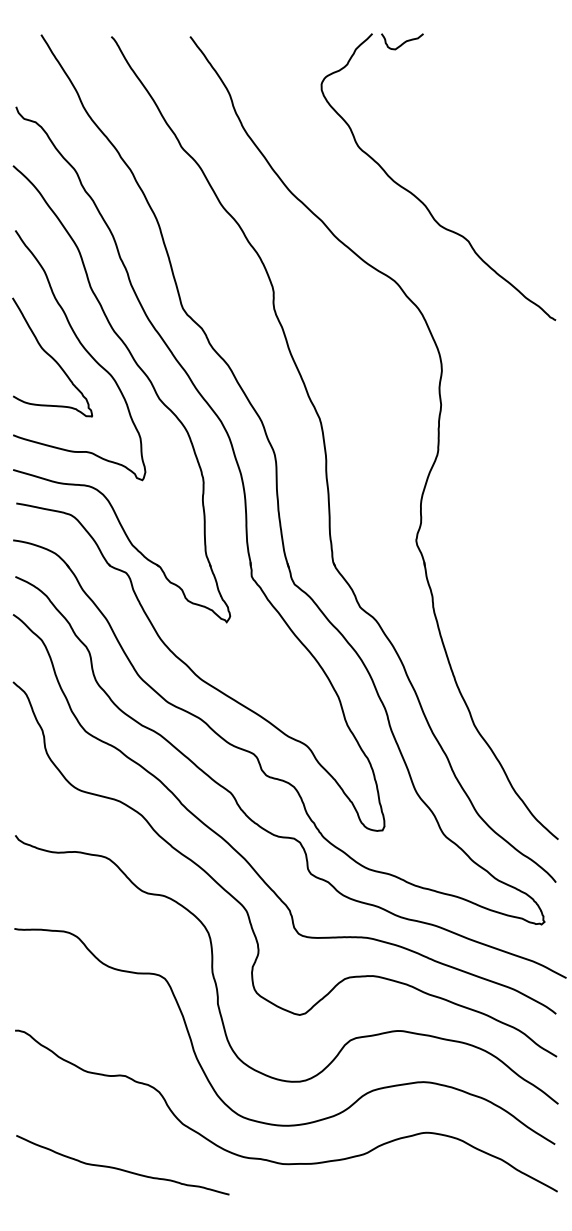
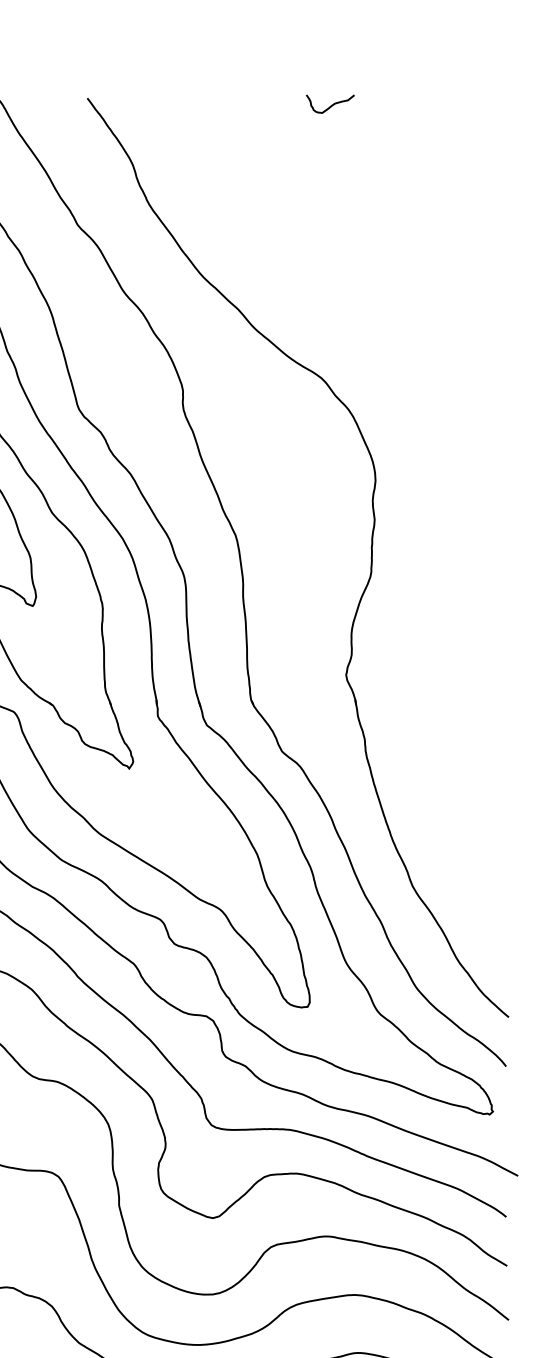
curve: (418, 197) -> (348, 282), removed

